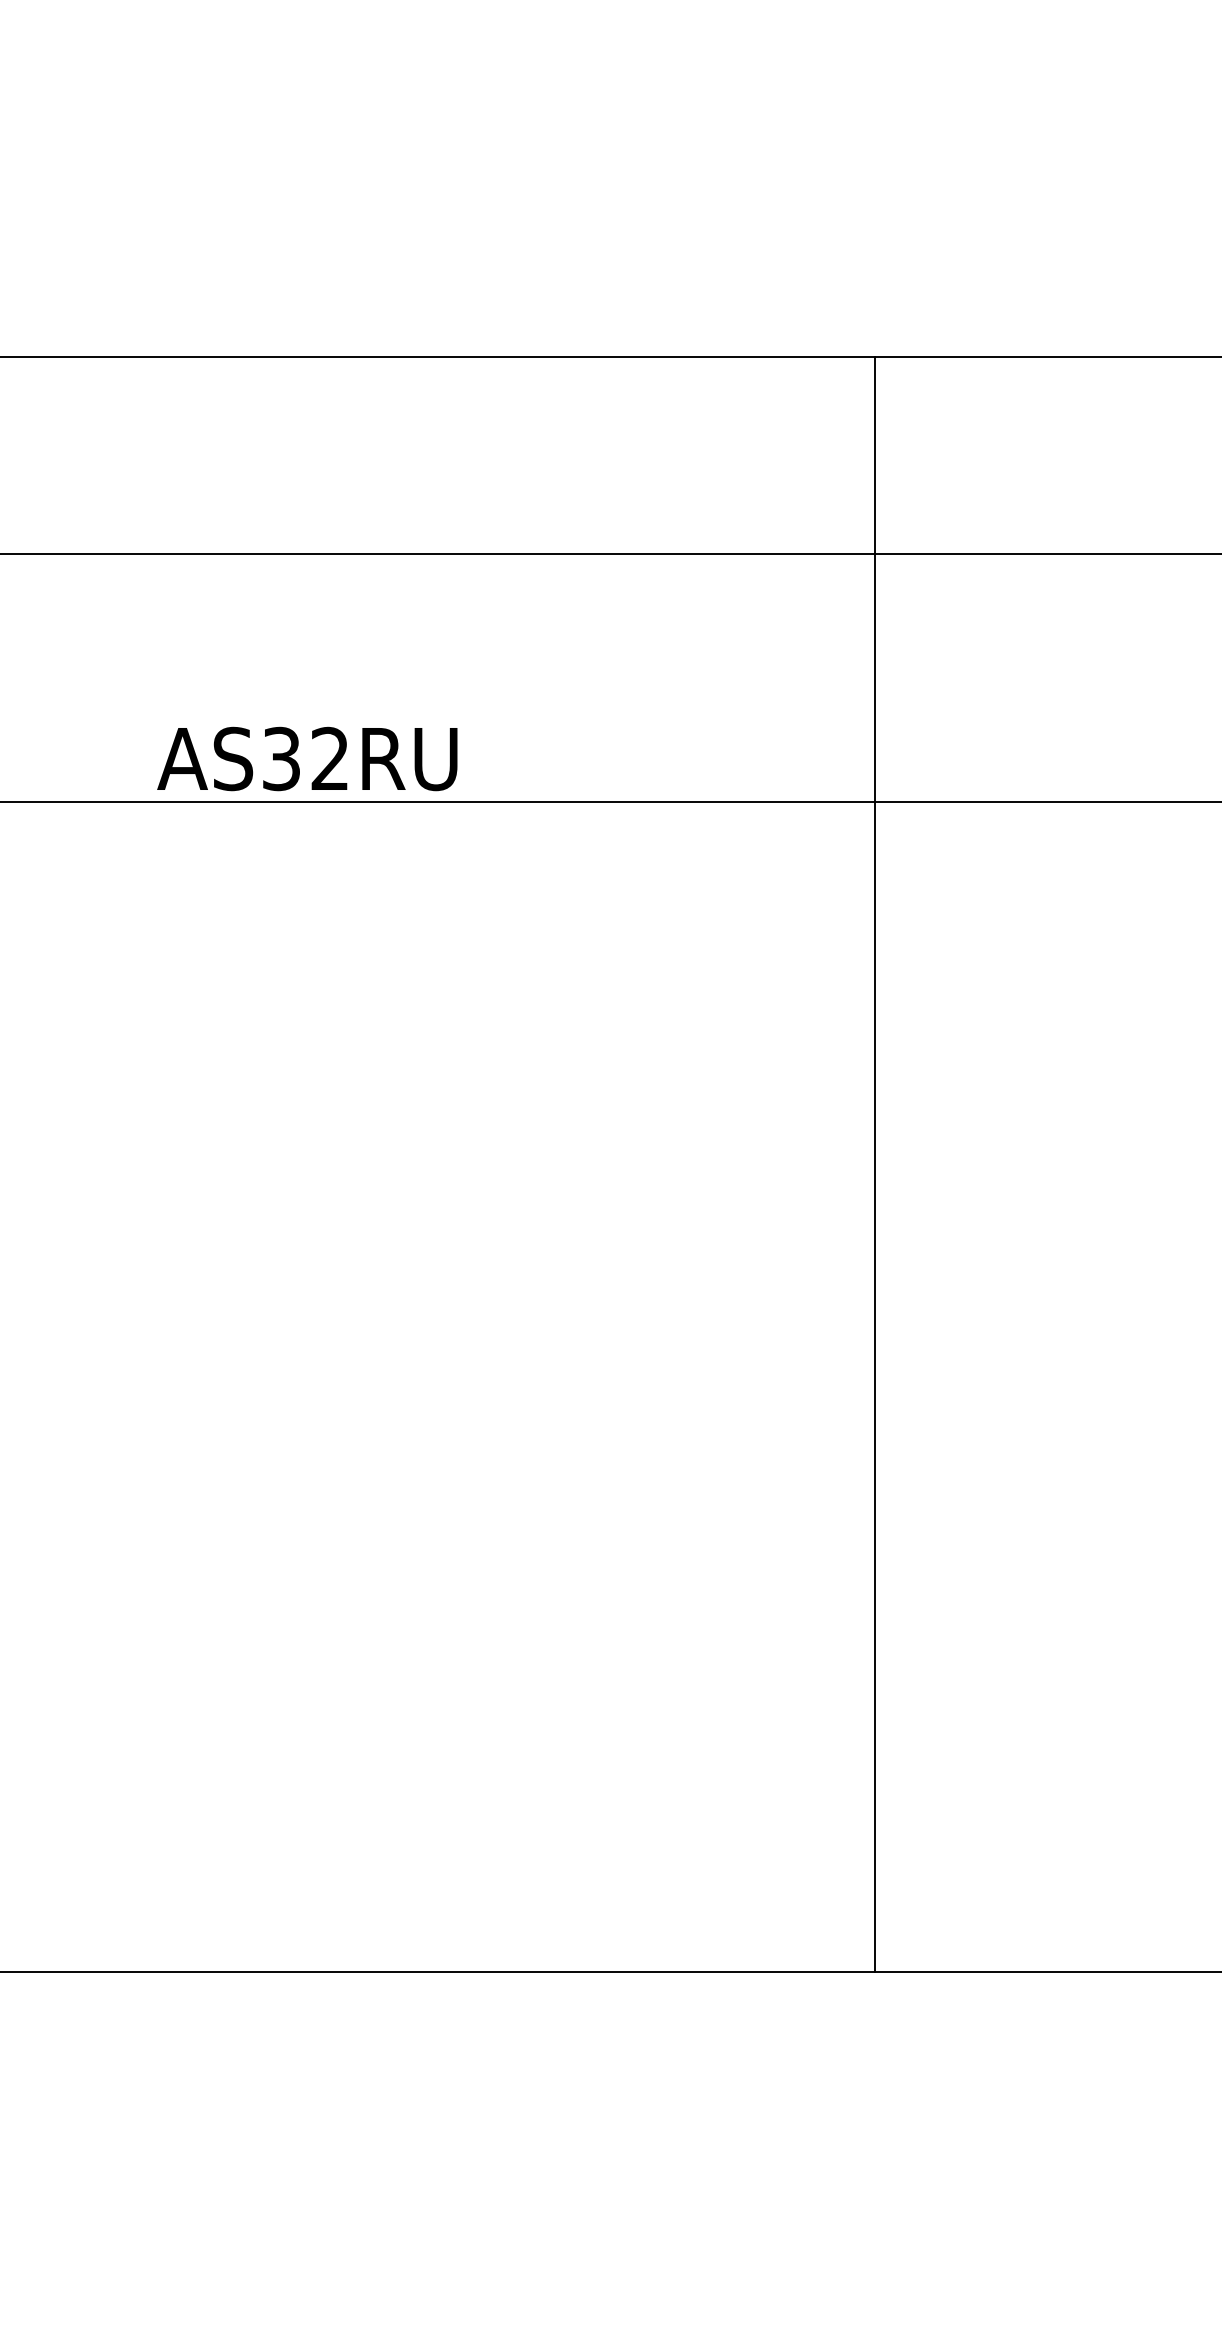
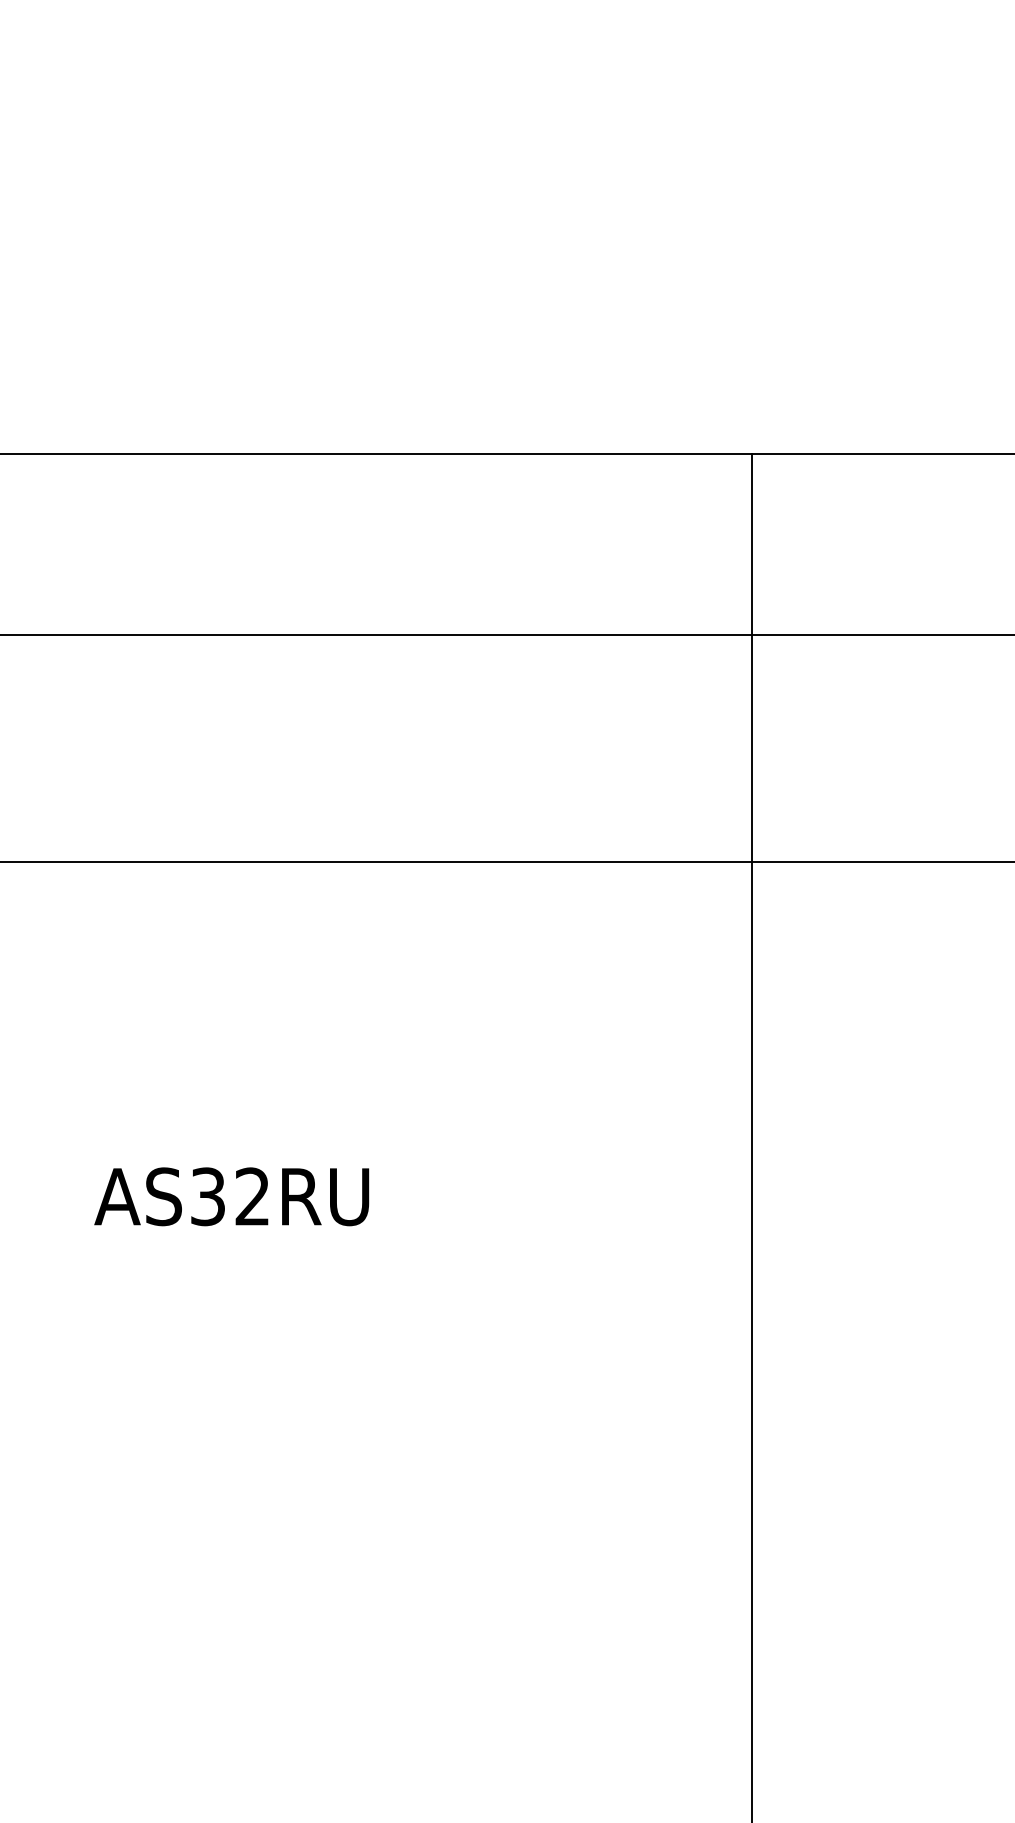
text: (307, 758) -> (231, 1196), moved

